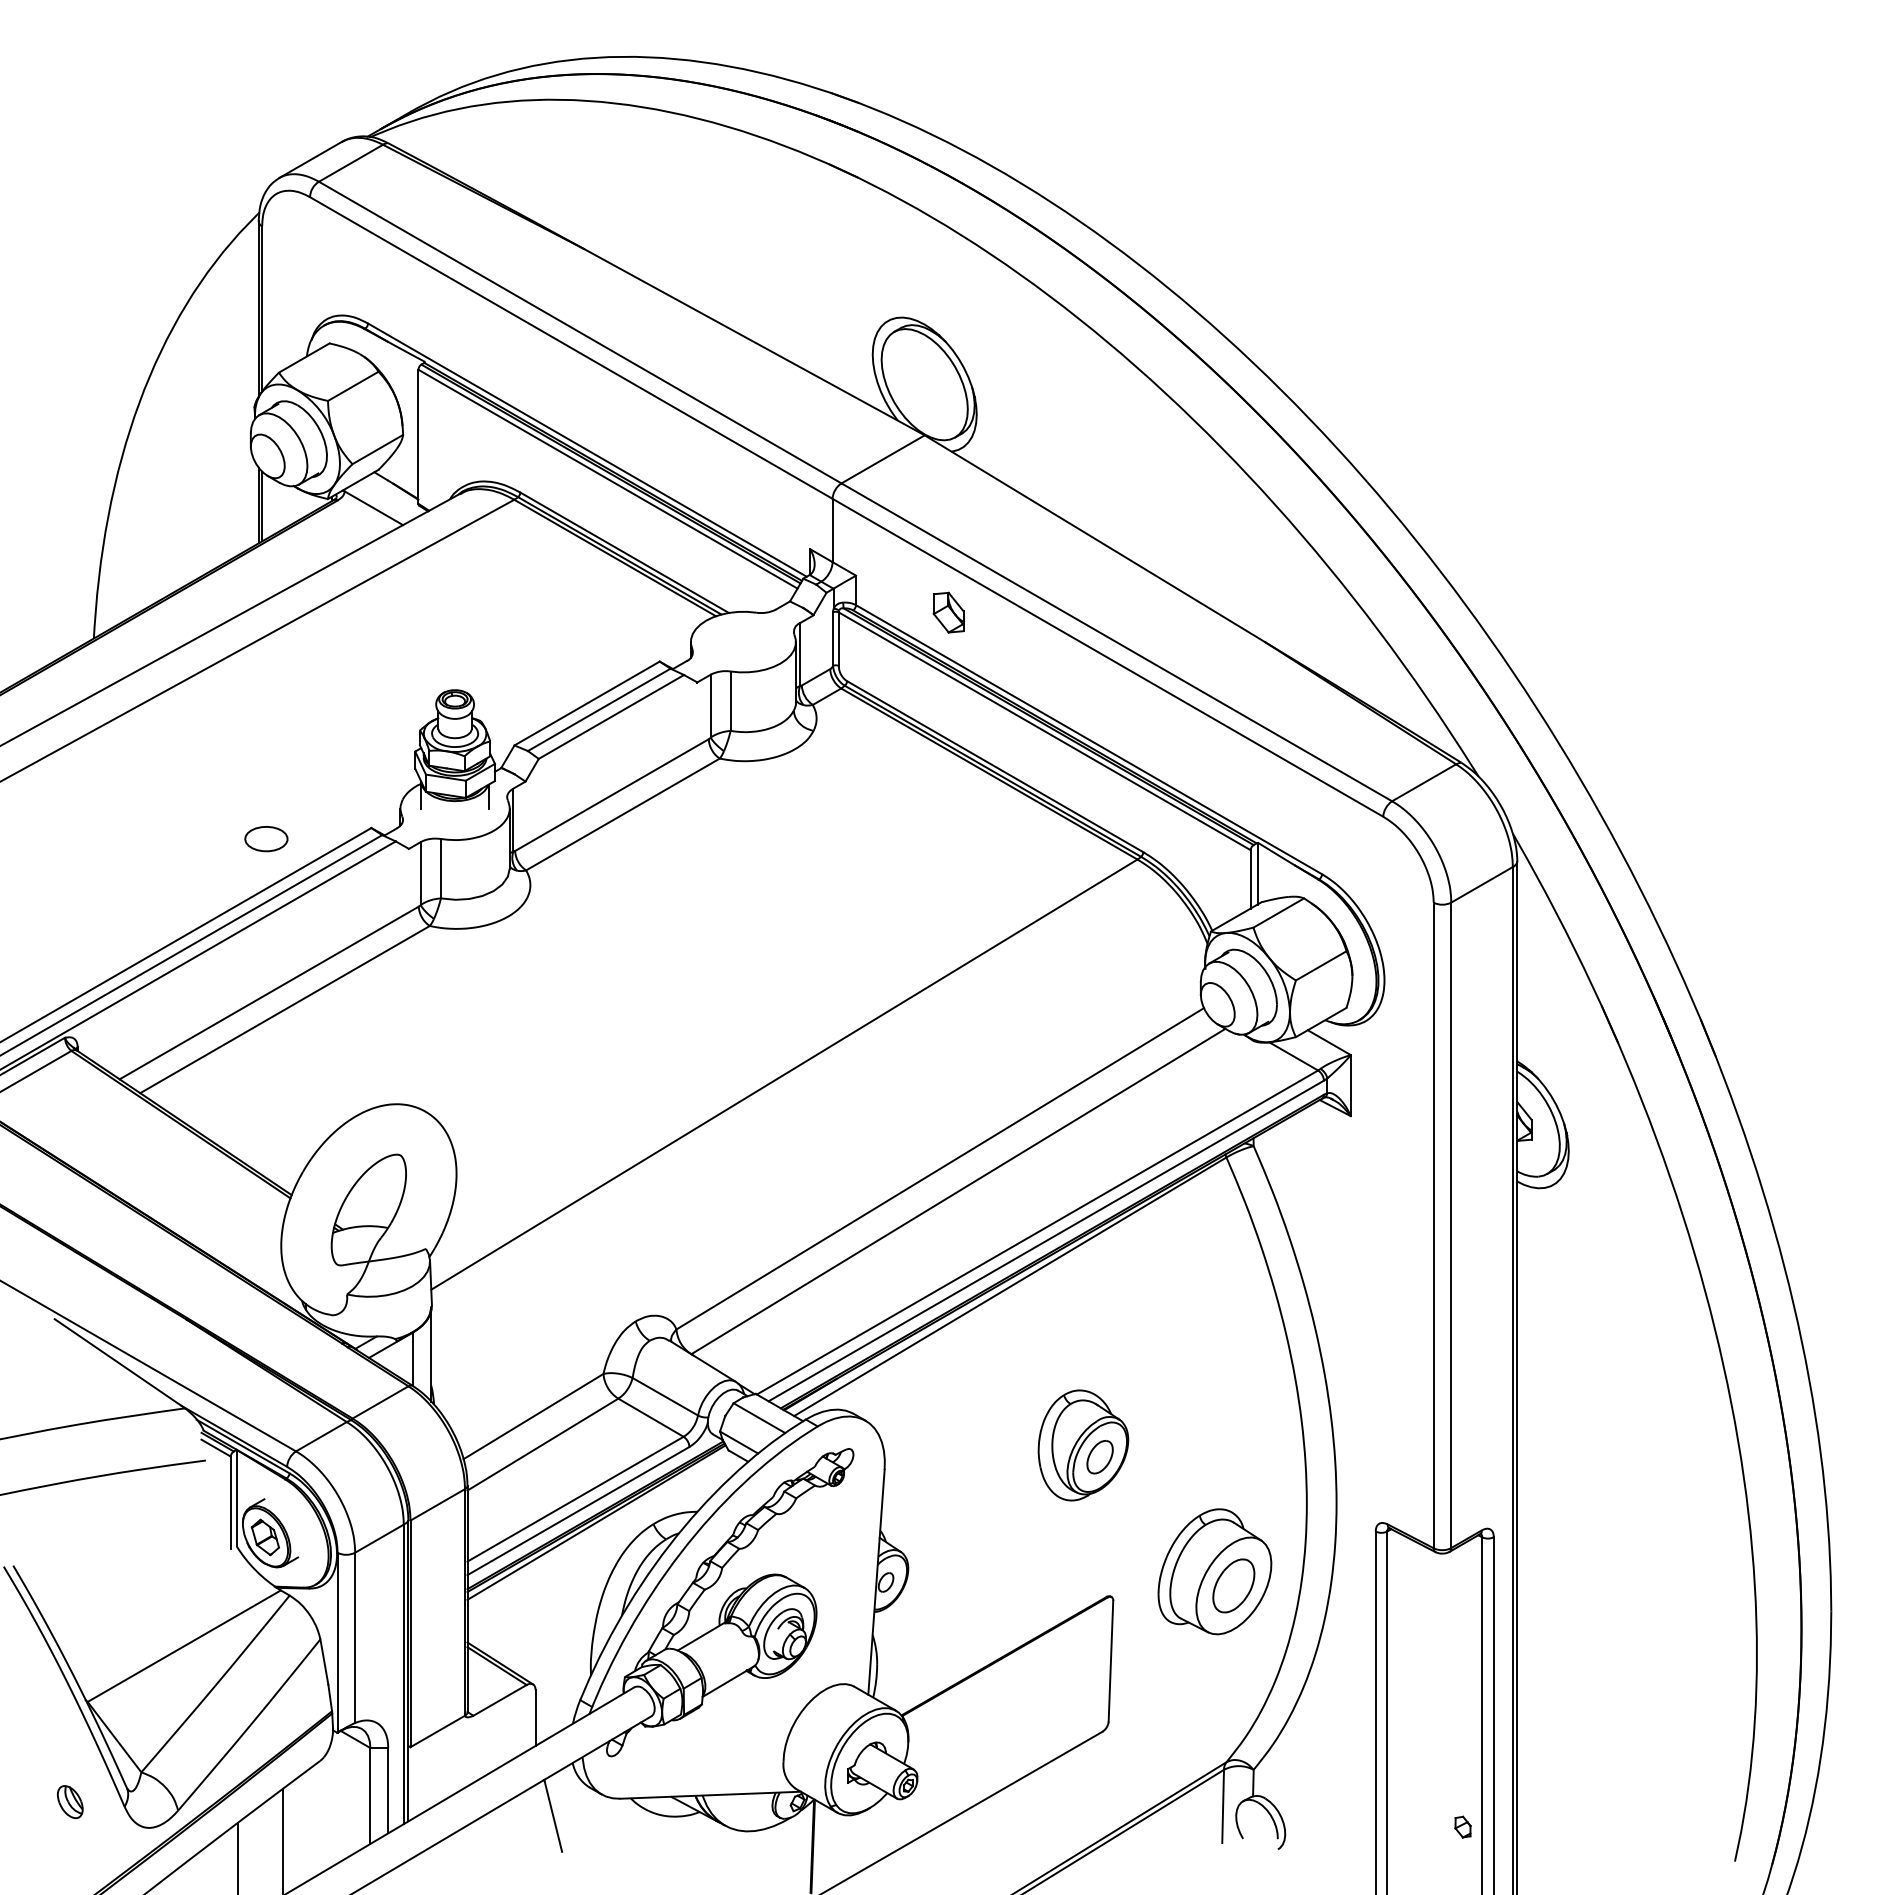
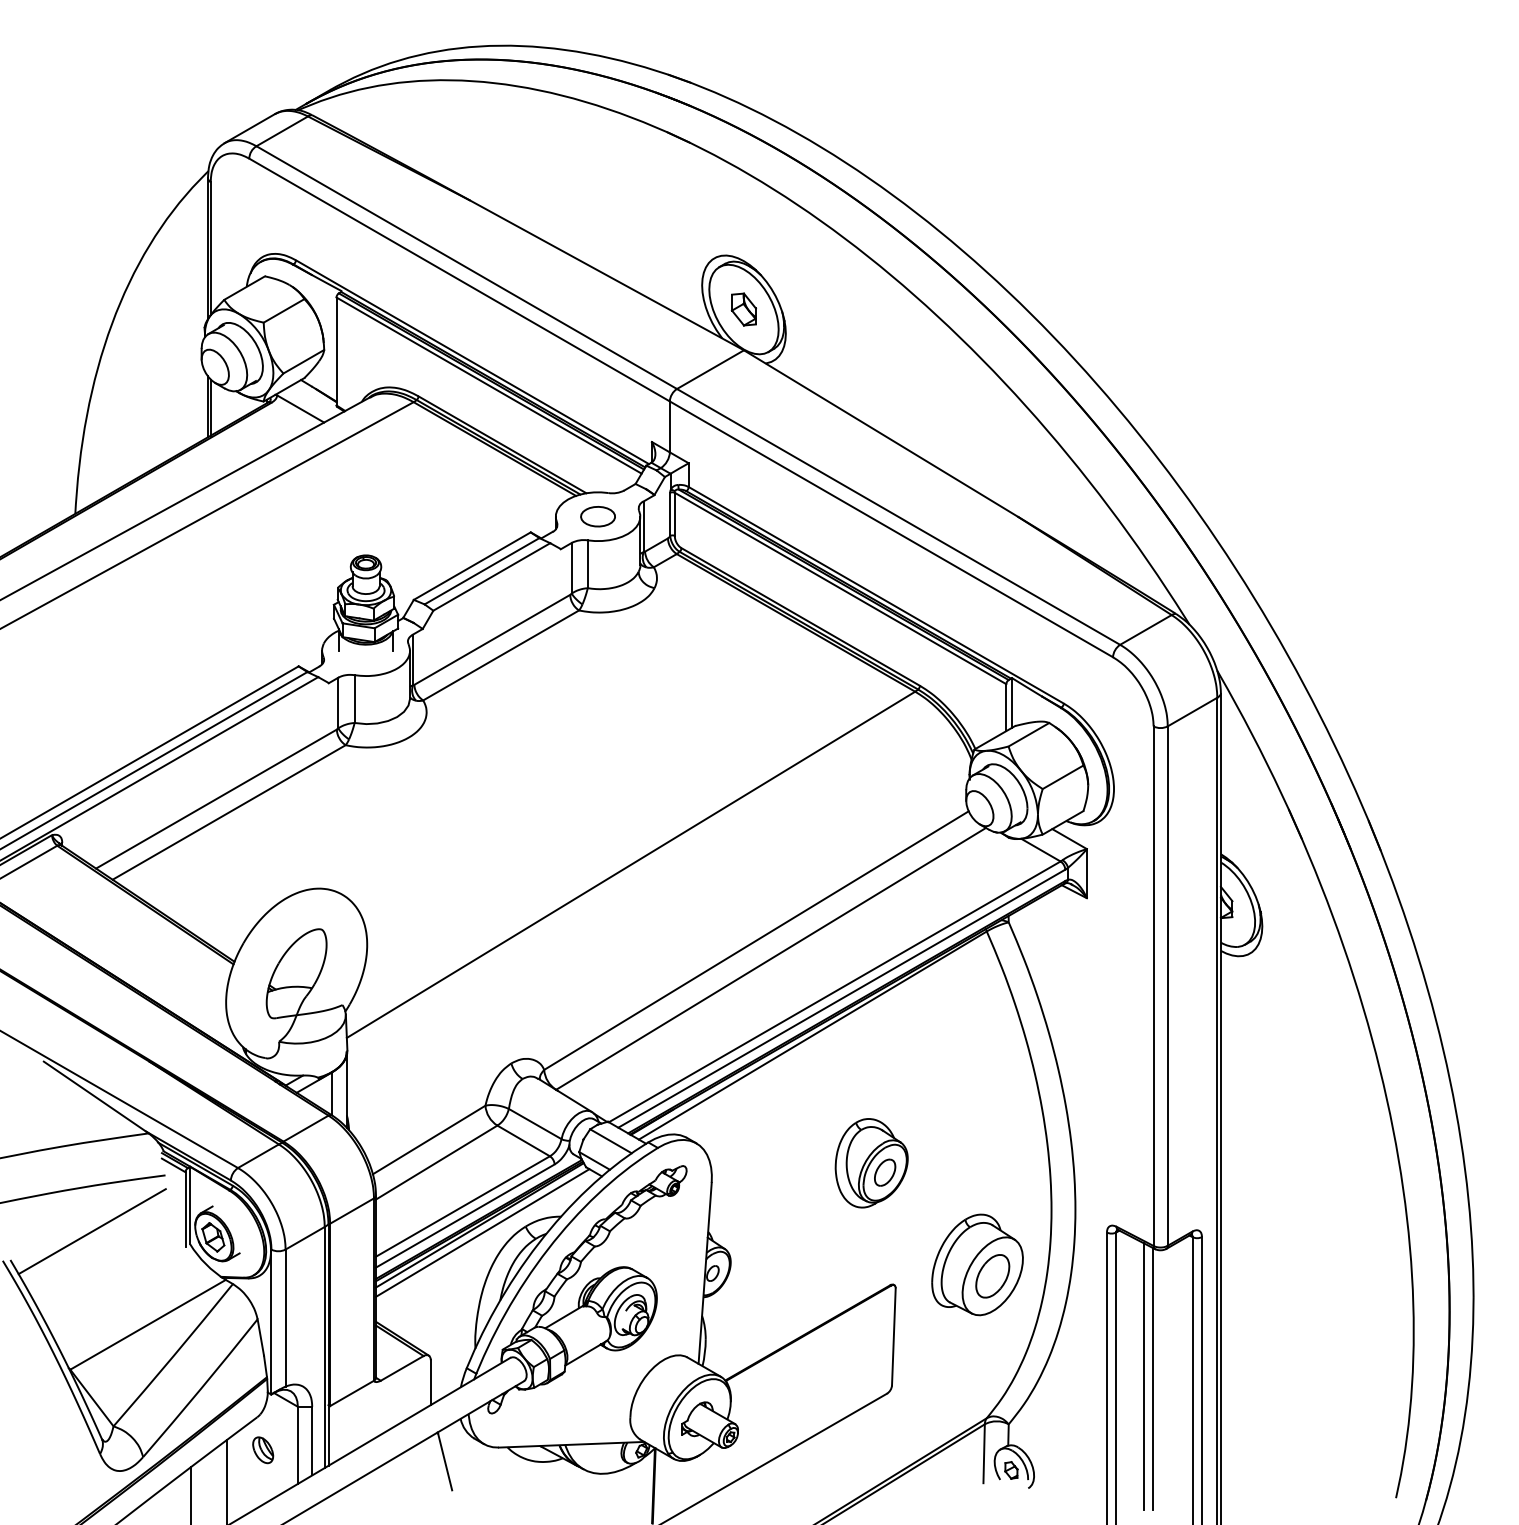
part: (948, 612) -> (743, 309), moved
part: (266, 839) -> (598, 517), moved
line: (114, 1530) -> (91, 1231), added
line: (599, 1531) -> (482, 1232), added
line: (1421, 1710) -> (1143, 1376), added
line: (1433, 1712) -> (1153, 1378), added
part: (70, 1802) -> (263, 1450), moved
part: (1462, 1826) -> (1011, 1469), moved

